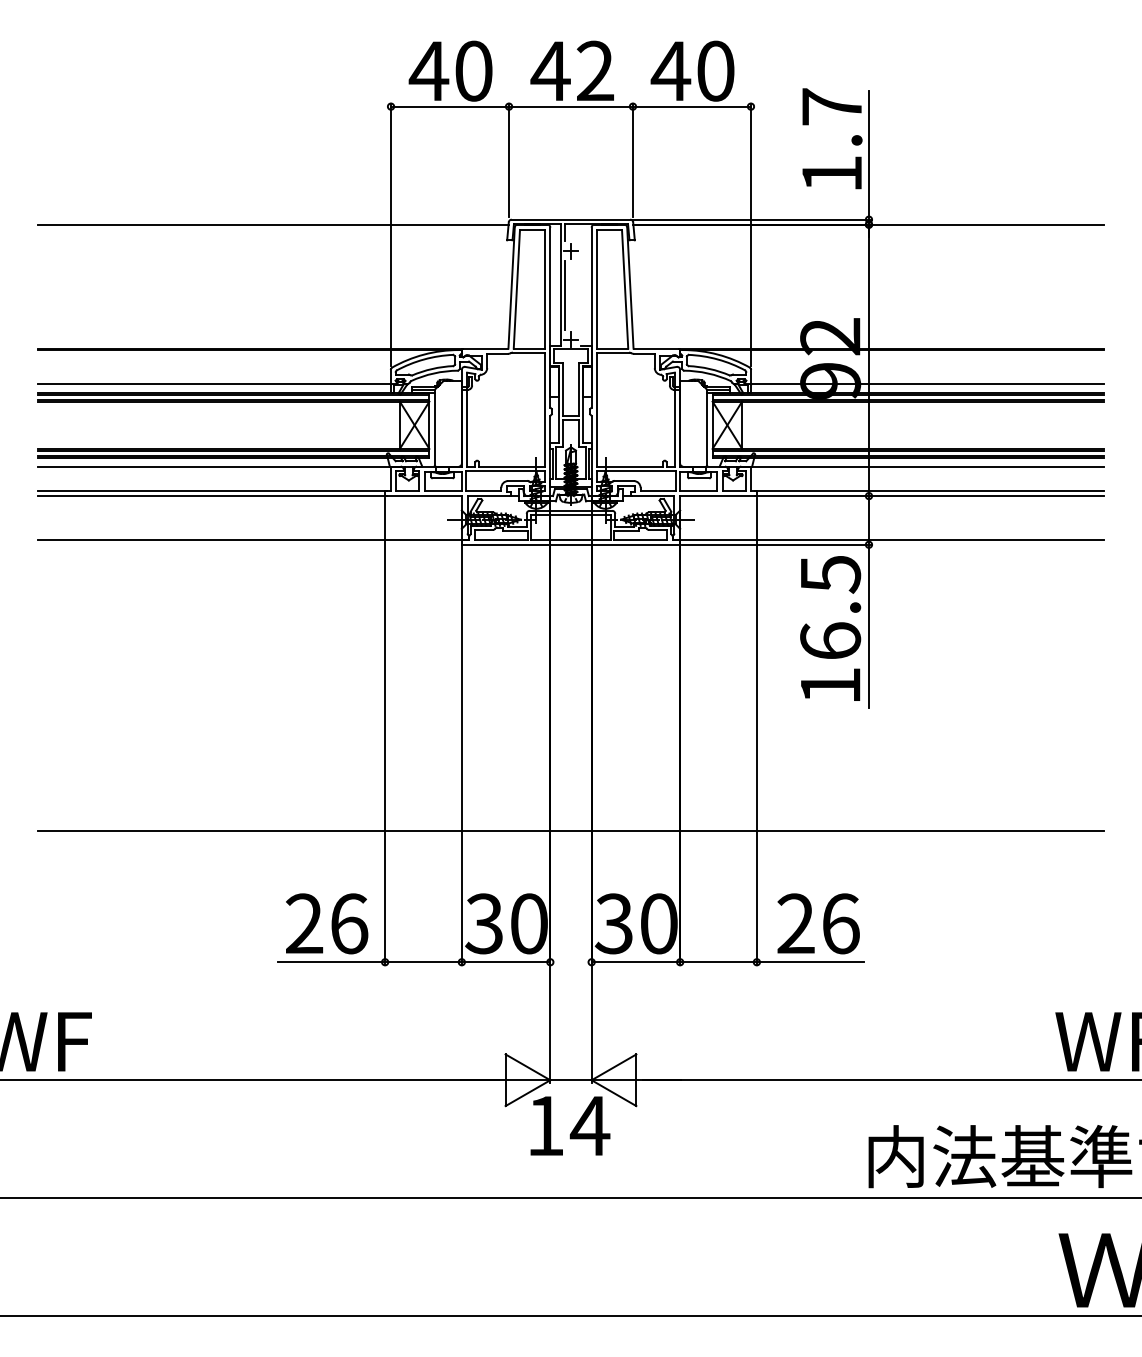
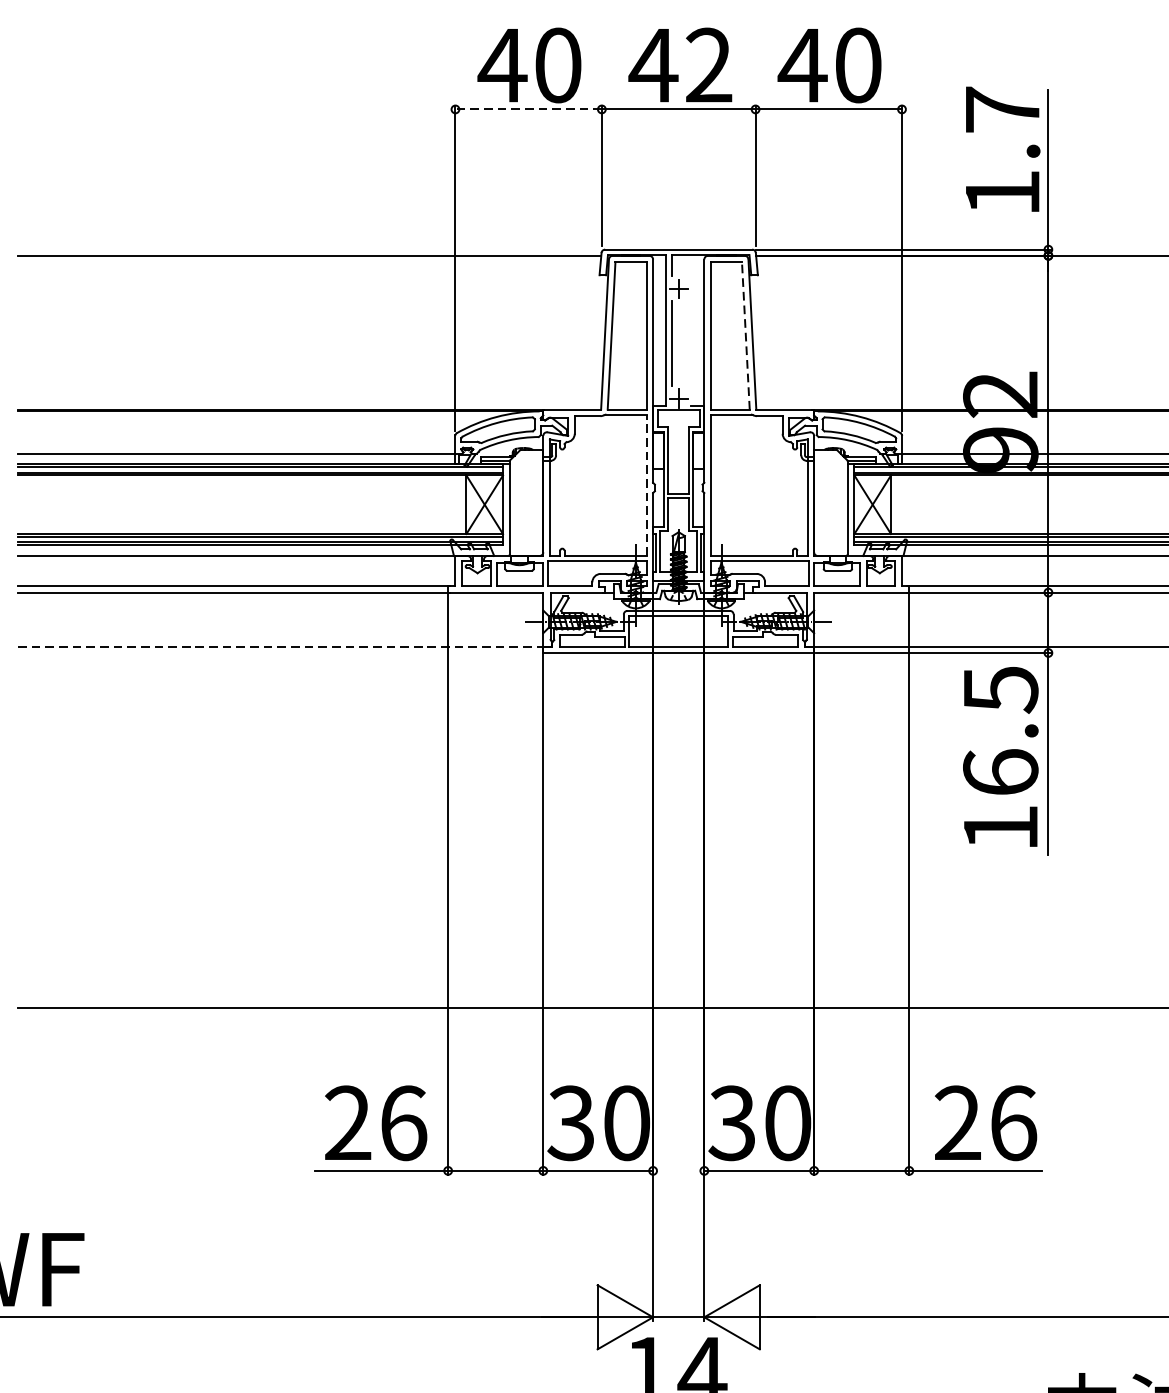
line: (449, 106) -> (527, 109), solid -> dashed
line: (625, 288) -> (746, 335), solid -> dashed
line: (545, 409) -> (647, 485), solid -> dashed
line: (251, 540) -> (282, 647), solid -> dashed

